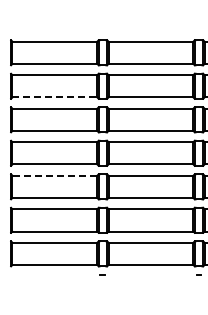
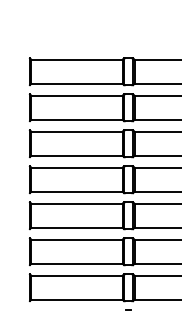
line: (55, 97) -> (77, 119), dashed -> solid
line: (54, 175) -> (76, 203), dashed -> solid

